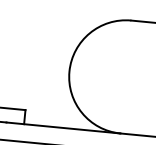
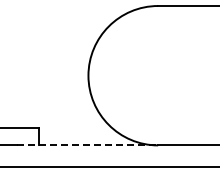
line: (64, 128) -> (88, 145), solid -> dashed

